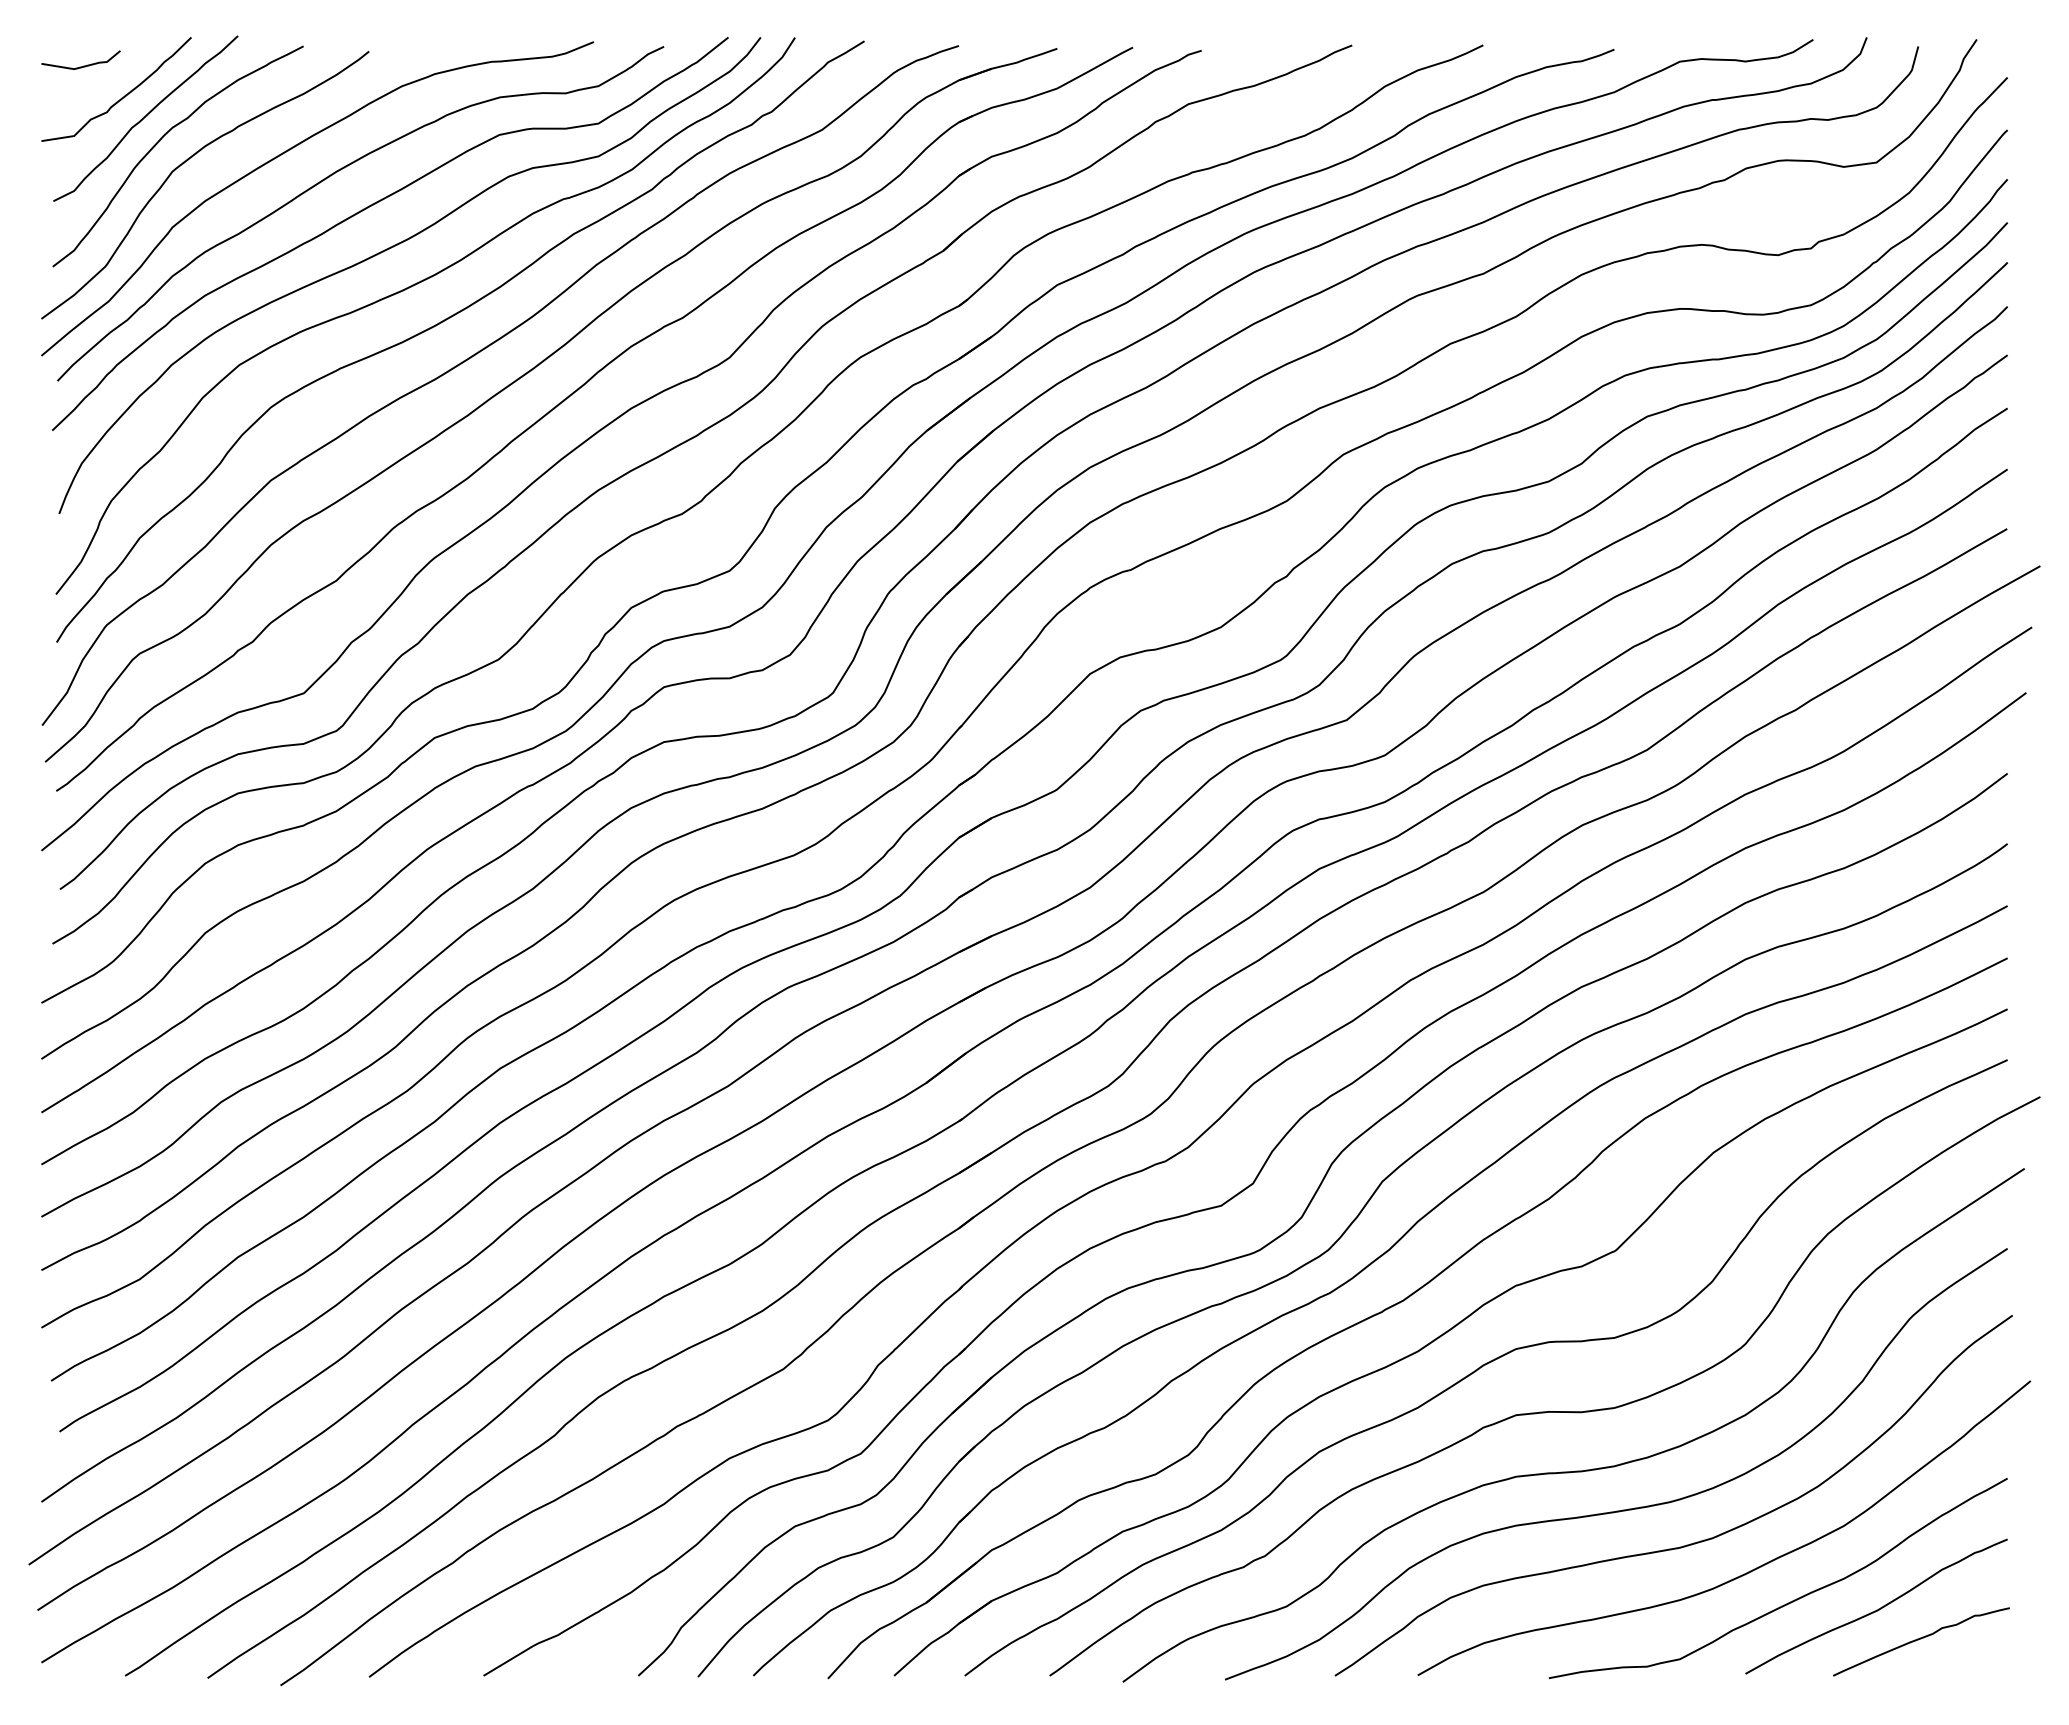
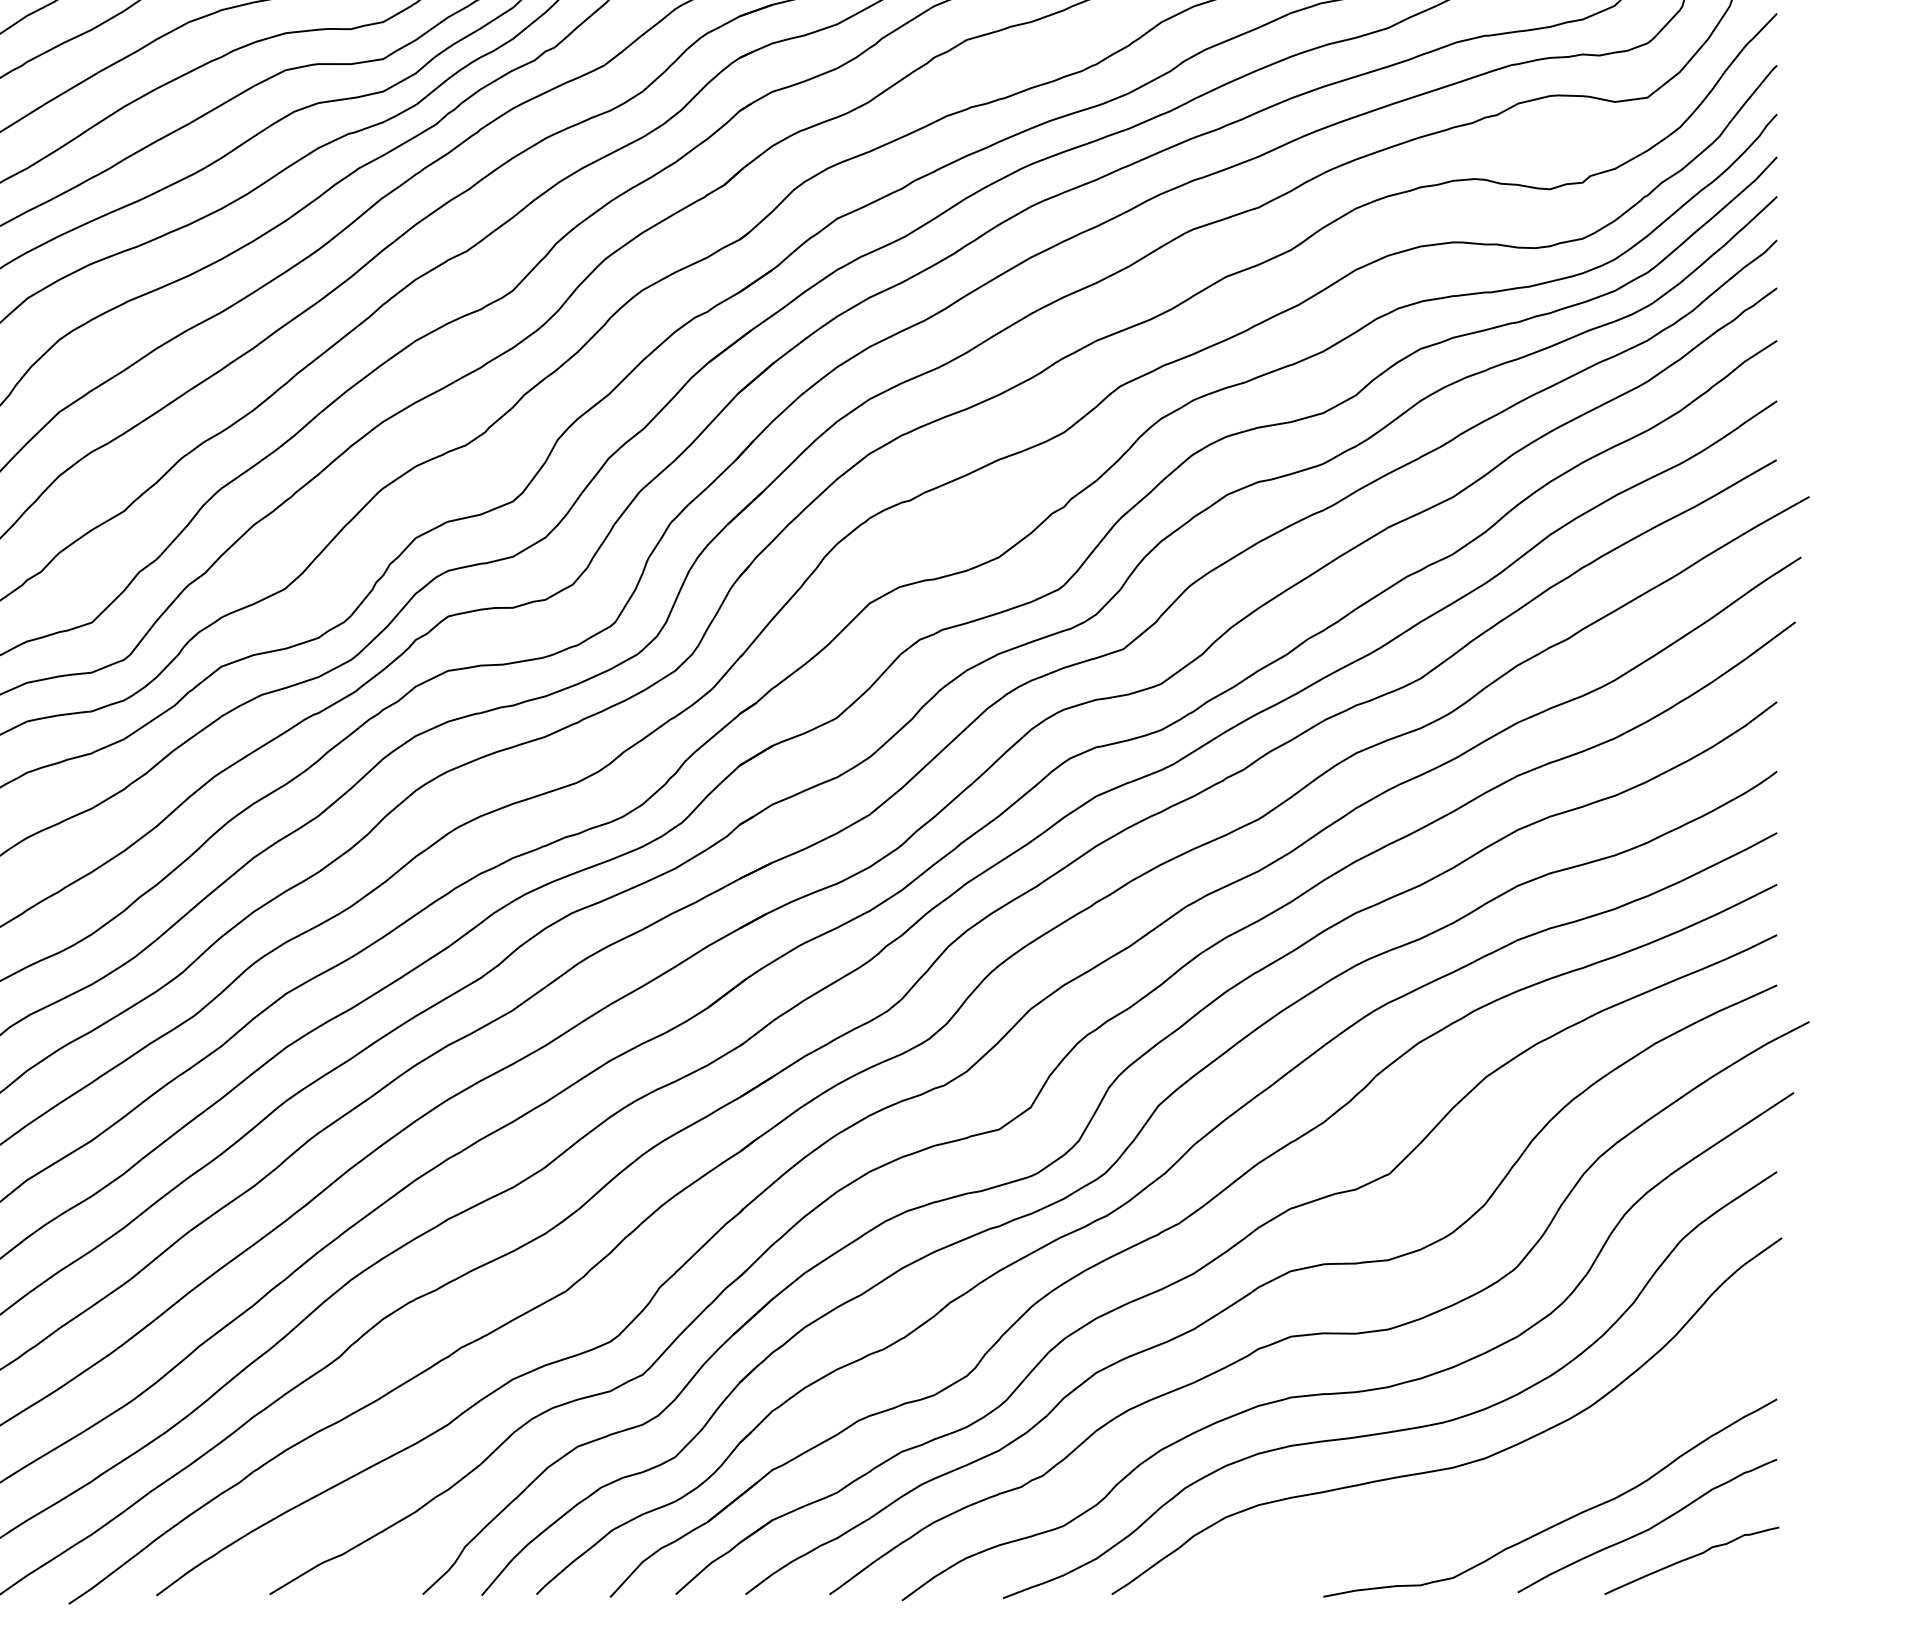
curve: (1746, 1572) -> (1518, 1492), removed

